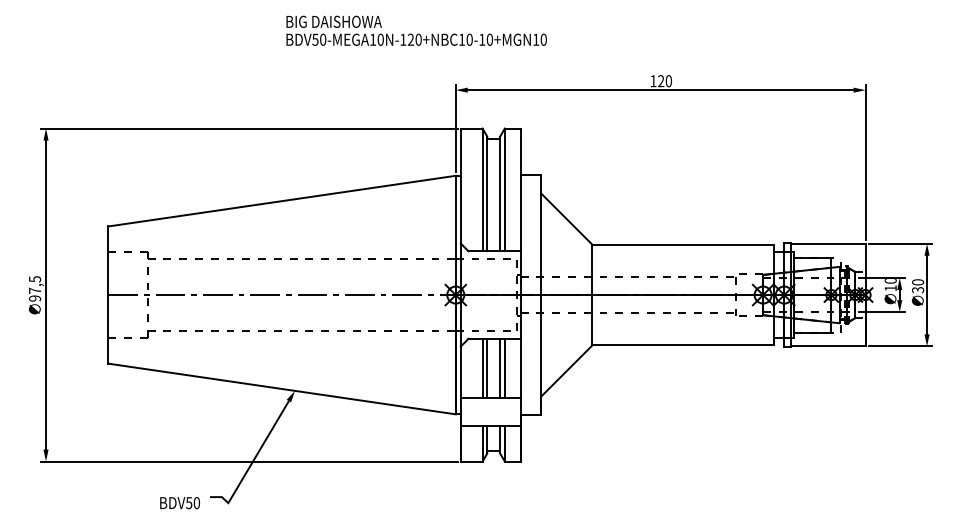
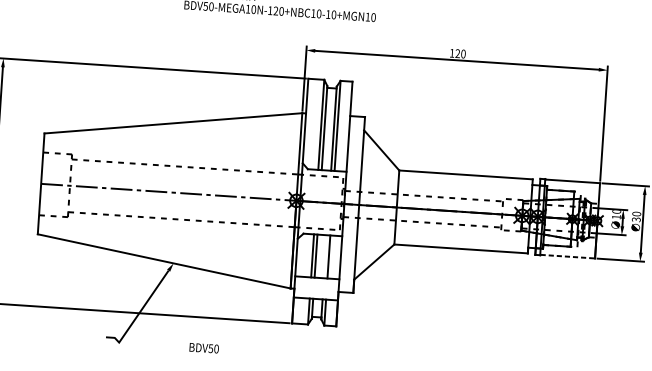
line: (829, 346) -> (568, 256), solid -> dashed
line: (500, 367) -> (325, 256), removed
text: (179, 503) -> (203, 348), moved

